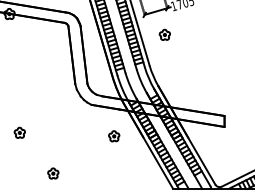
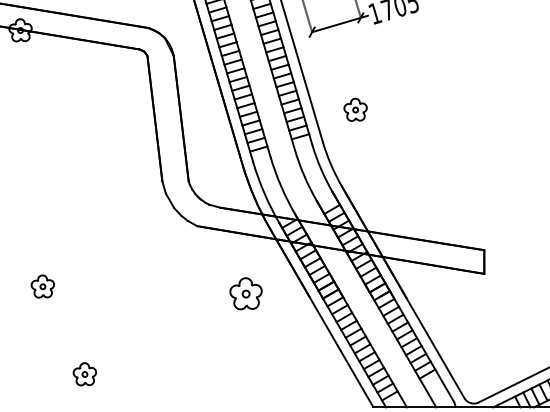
part: (164, 34) -> (354, 108), moved
part: (114, 136) -> (246, 294), size x1.4
part: (53, 173) -> (85, 374), moved

